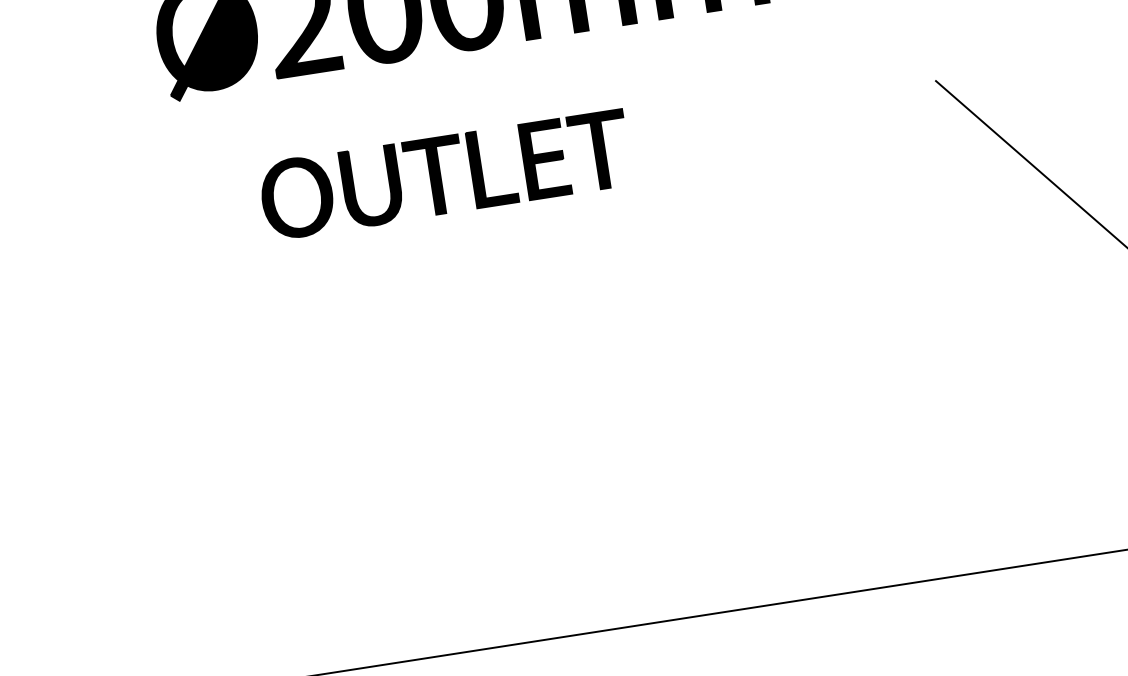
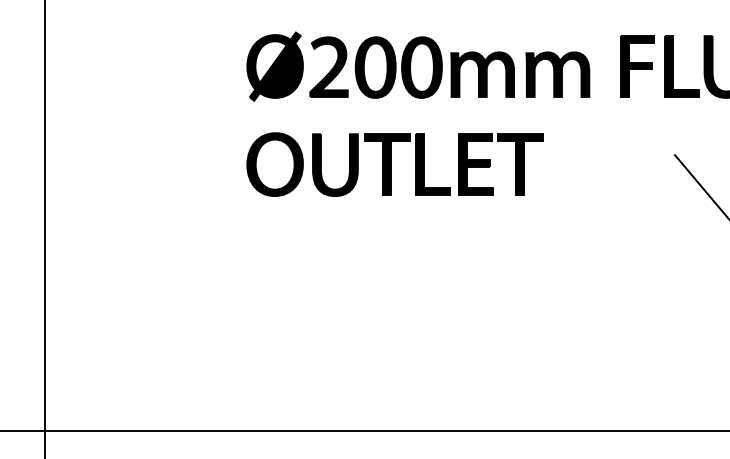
part: (444, 174) -> (394, 164), size x1.43

